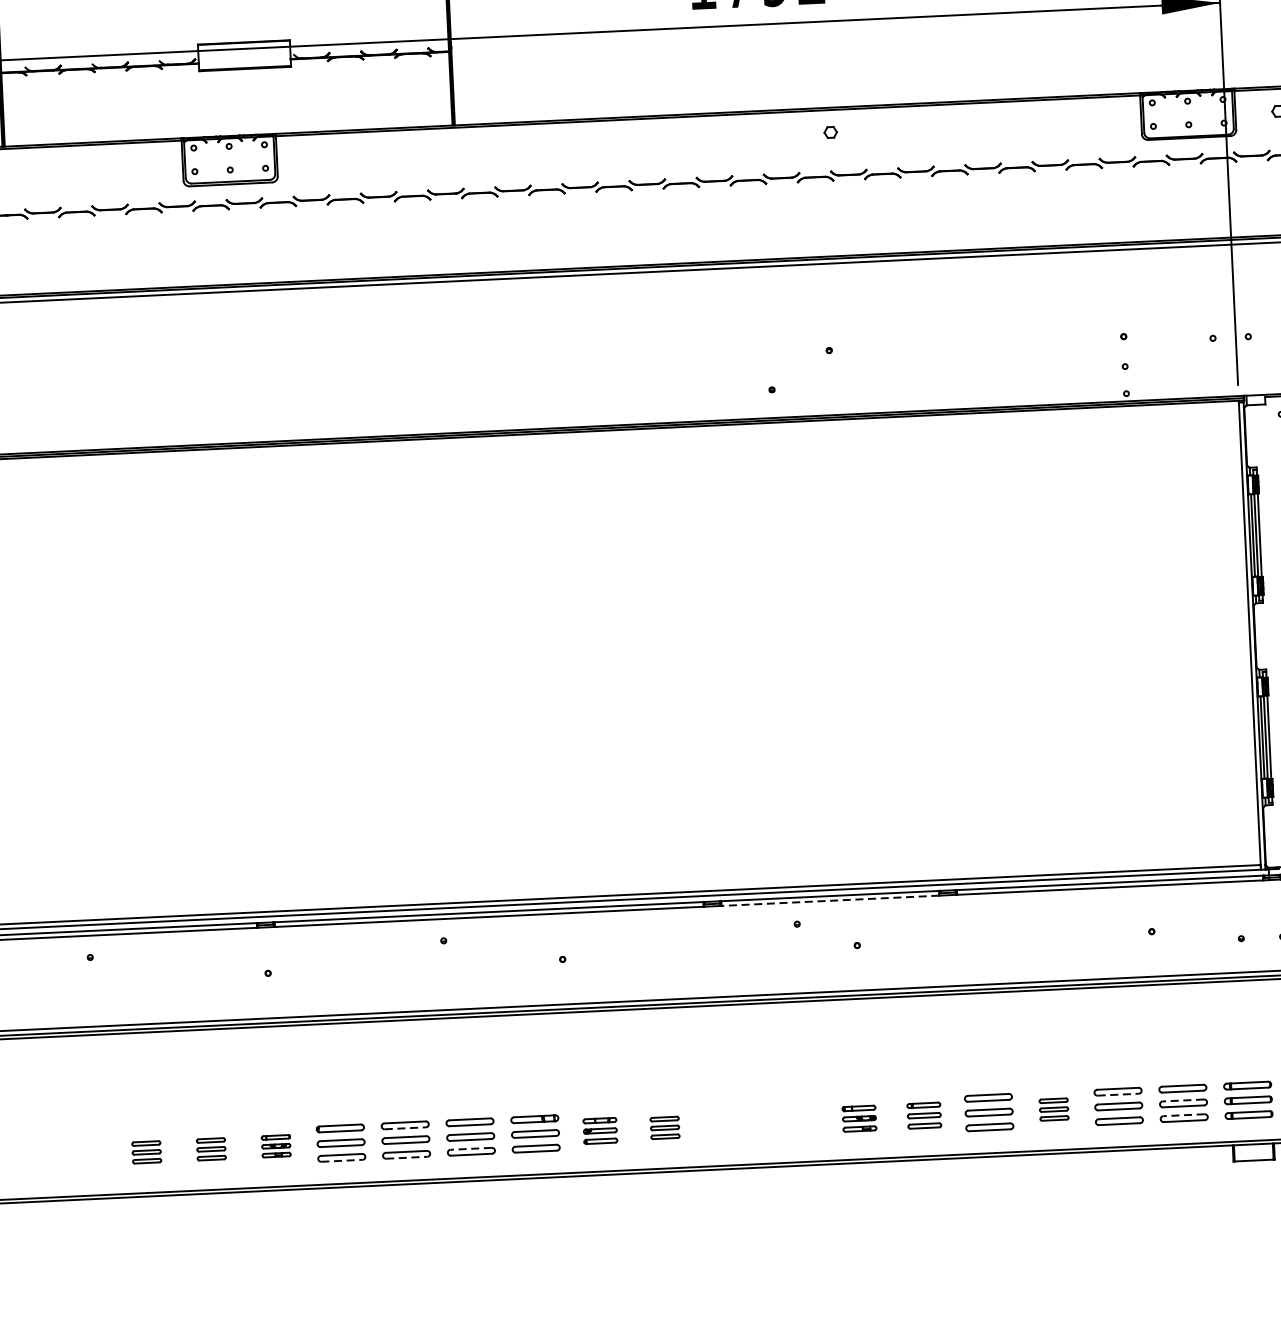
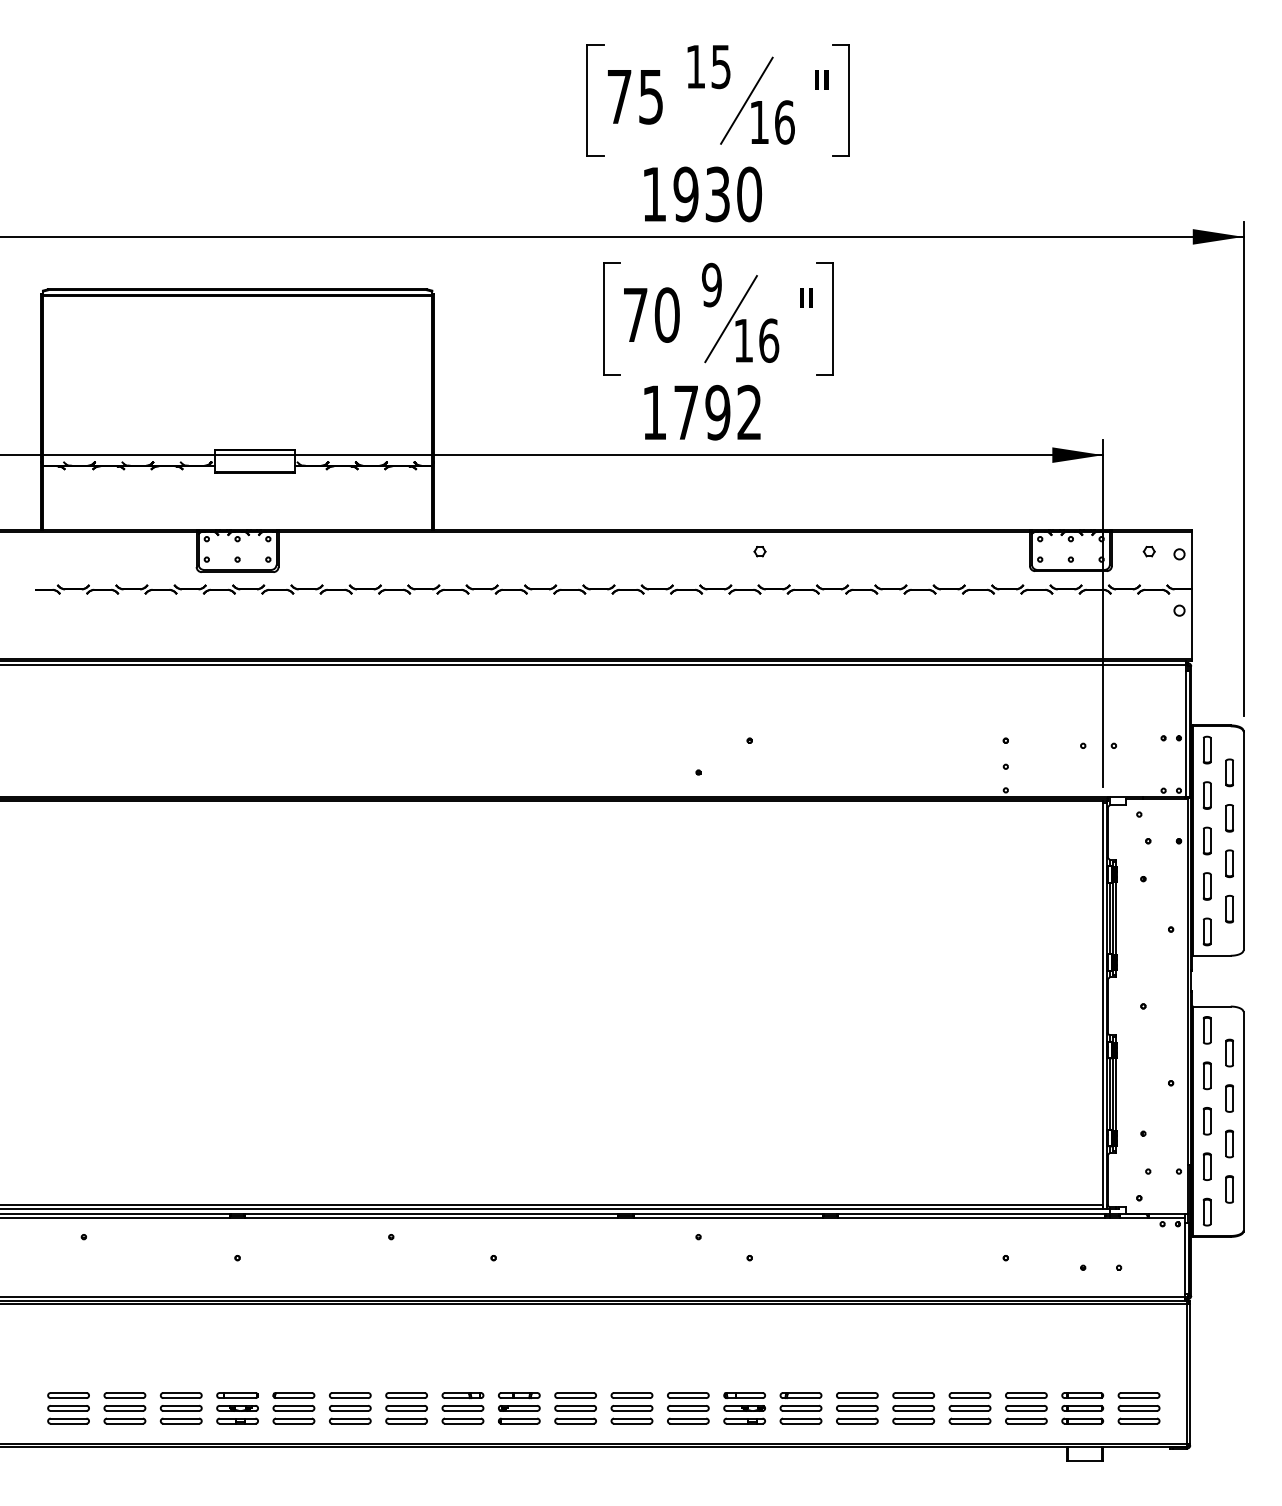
line: (830, 901) -> (728, 1218), dashed -> solid
line: (1118, 1095) -> (970, 1398), dashed -> solid
line: (1183, 1100) -> (1026, 1405), dashed -> solid
part: (1053, 1109) -> (913, 1408), size x1.67
part: (923, 1115) -> (800, 1408), size x1.43
line: (1184, 1115) -> (1026, 1418), dashed -> solid
part: (859, 1118) -> (744, 1408), size x1.43
part: (794, 1121) -> (688, 1408), added
part: (729, 1124) -> (631, 1408), added
line: (405, 1128) -> (350, 1398), dashed -> solid
part: (664, 1128) -> (575, 1408), size x1.67
part: (600, 1131) -> (519, 1408), size x1.43
part: (276, 1146) -> (237, 1408), size x1.67
line: (471, 1148) -> (406, 1418), dashed -> solid
part: (210, 1149) -> (180, 1408), size x1.67
part: (146, 1152) -> (124, 1408), size x1.67
part: (81, 1155) -> (68, 1408), added
line: (406, 1157) -> (350, 1423), dashed -> solid
line: (341, 1160) -> (293, 1423), dashed -> solid

